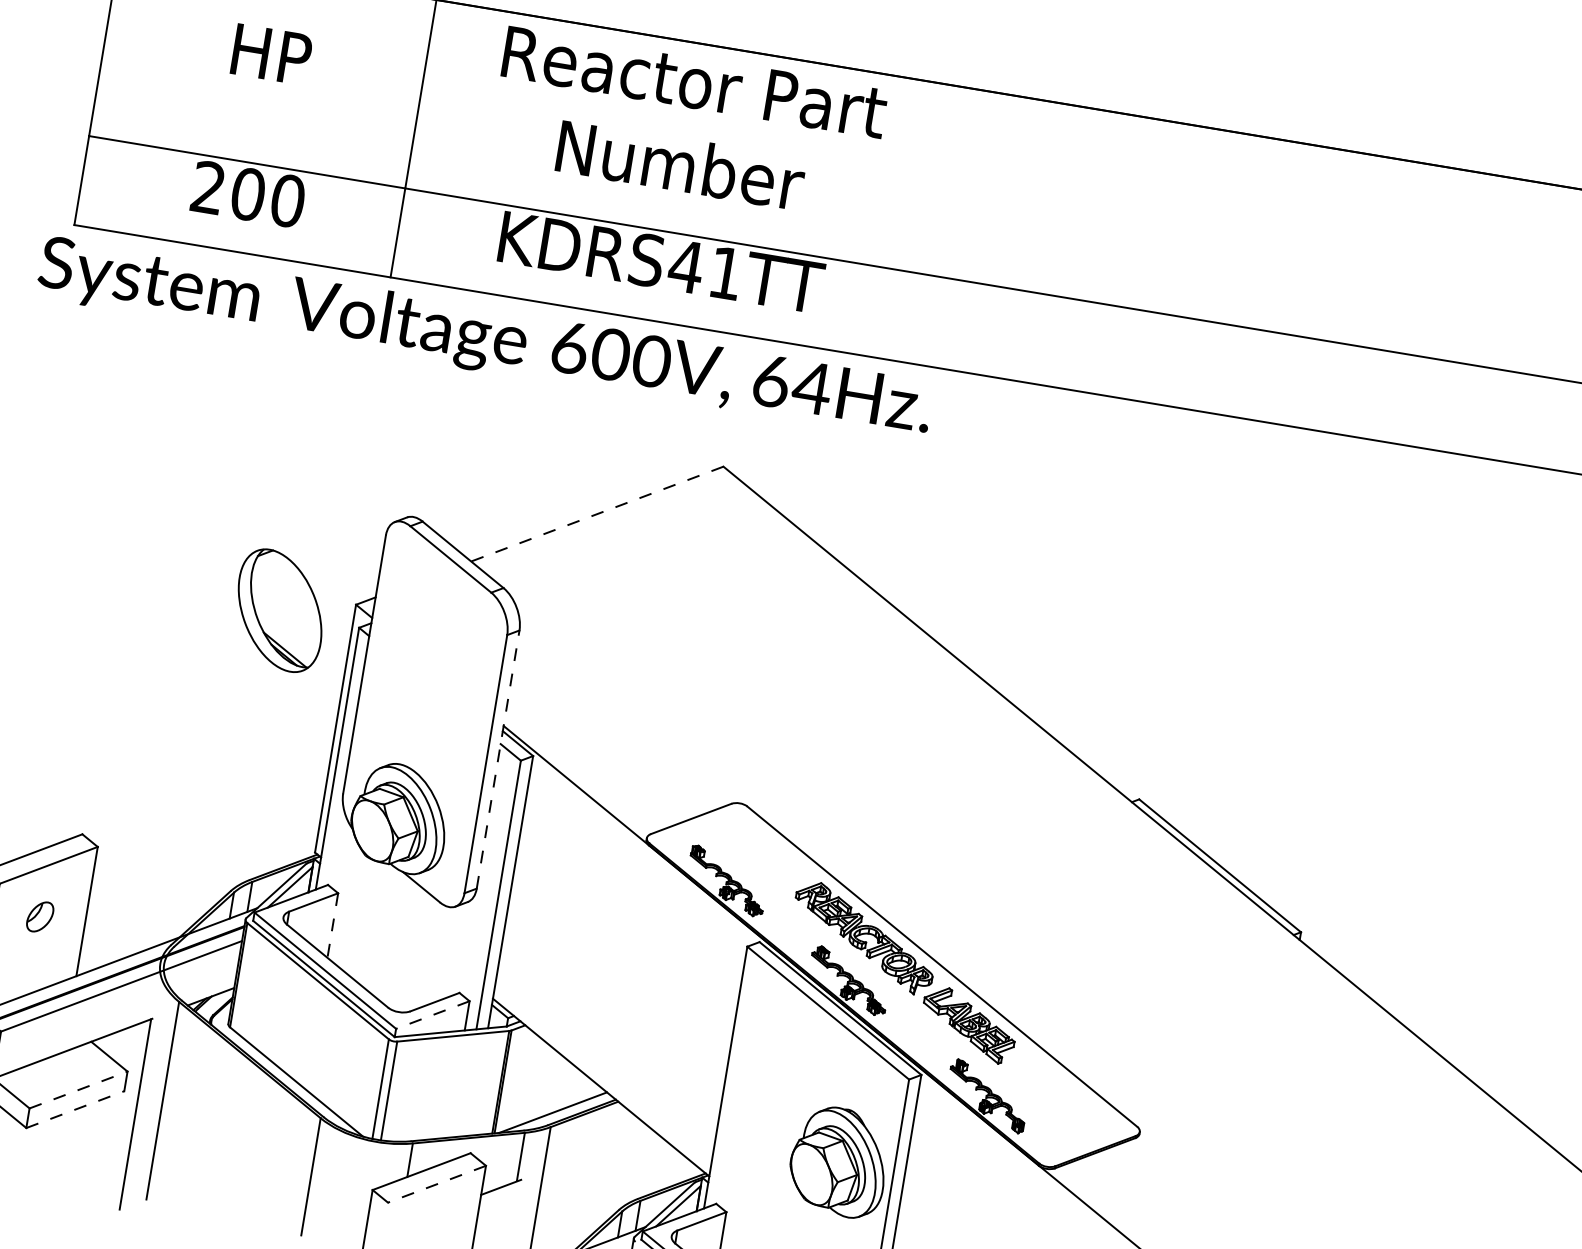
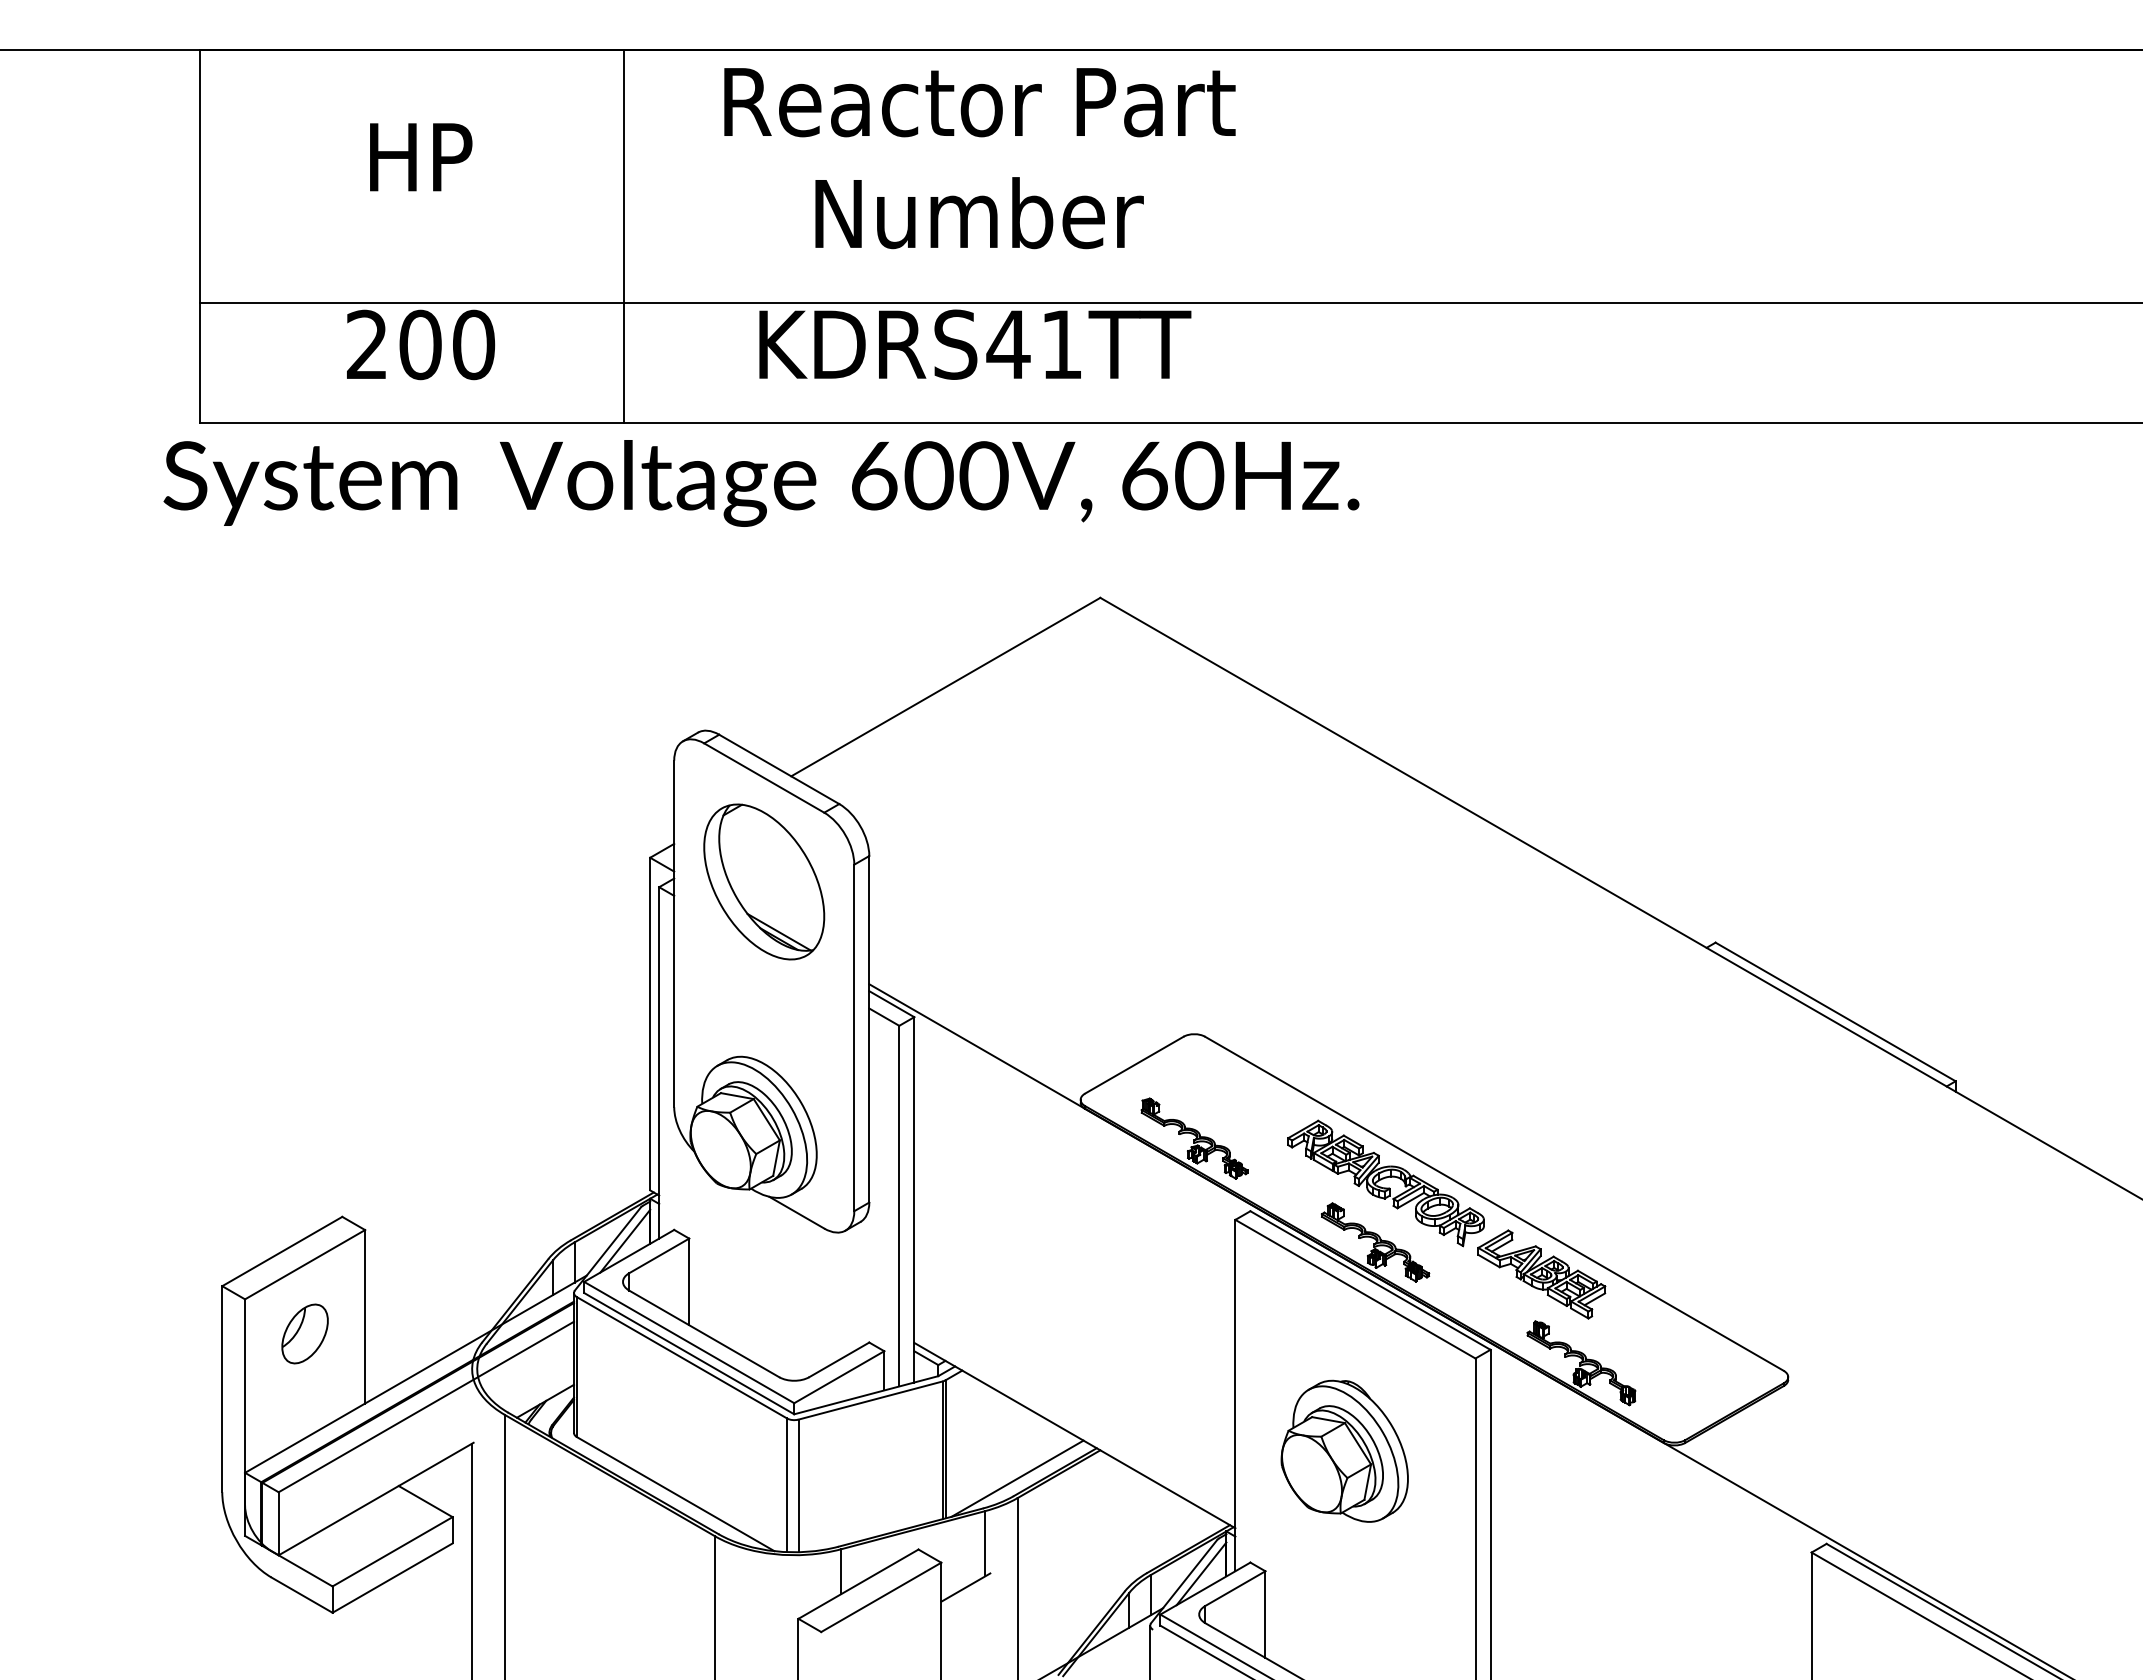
text: (811, 387) -> (1198, 475), 64Hz. -> 60Hz.
line: (597, 514) -> (945, 687), dashed -> solid
part: (280, 610) -> (764, 881), moved
line: (498, 759) -> (869, 1028), dashed -> solid
part: (39, 916) -> (304, 1333), size x1.43
line: (332, 926) -> (689, 1282), dashed -> solid
line: (432, 1015) -> (839, 1377), dashed -> solid
line: (79, 1089) -> (393, 1551), dashed -> solid
line: (76, 1109) -> (393, 1577), dashed -> solid
part: (838, 1161) -> (1344, 1450), moved
line: (436, 1184) -> (880, 1597), dashed -> solid

